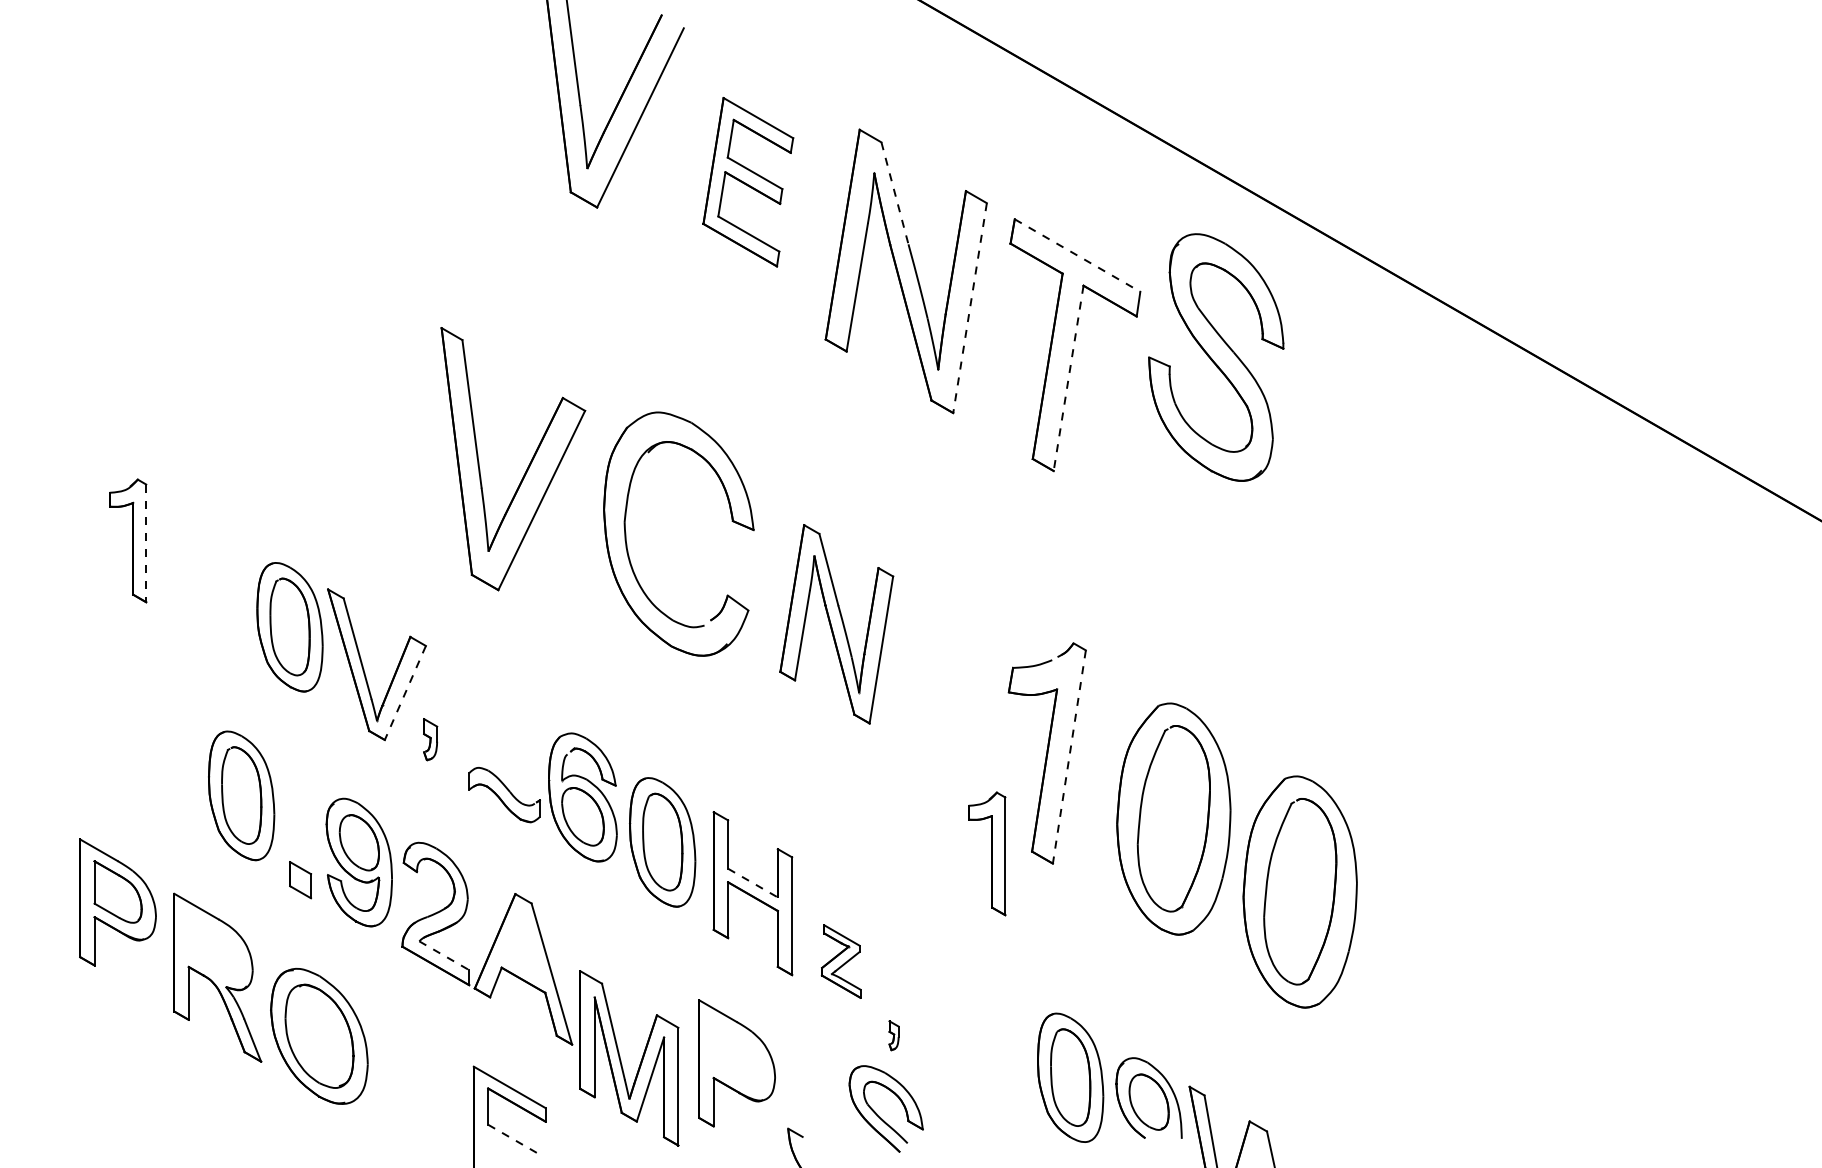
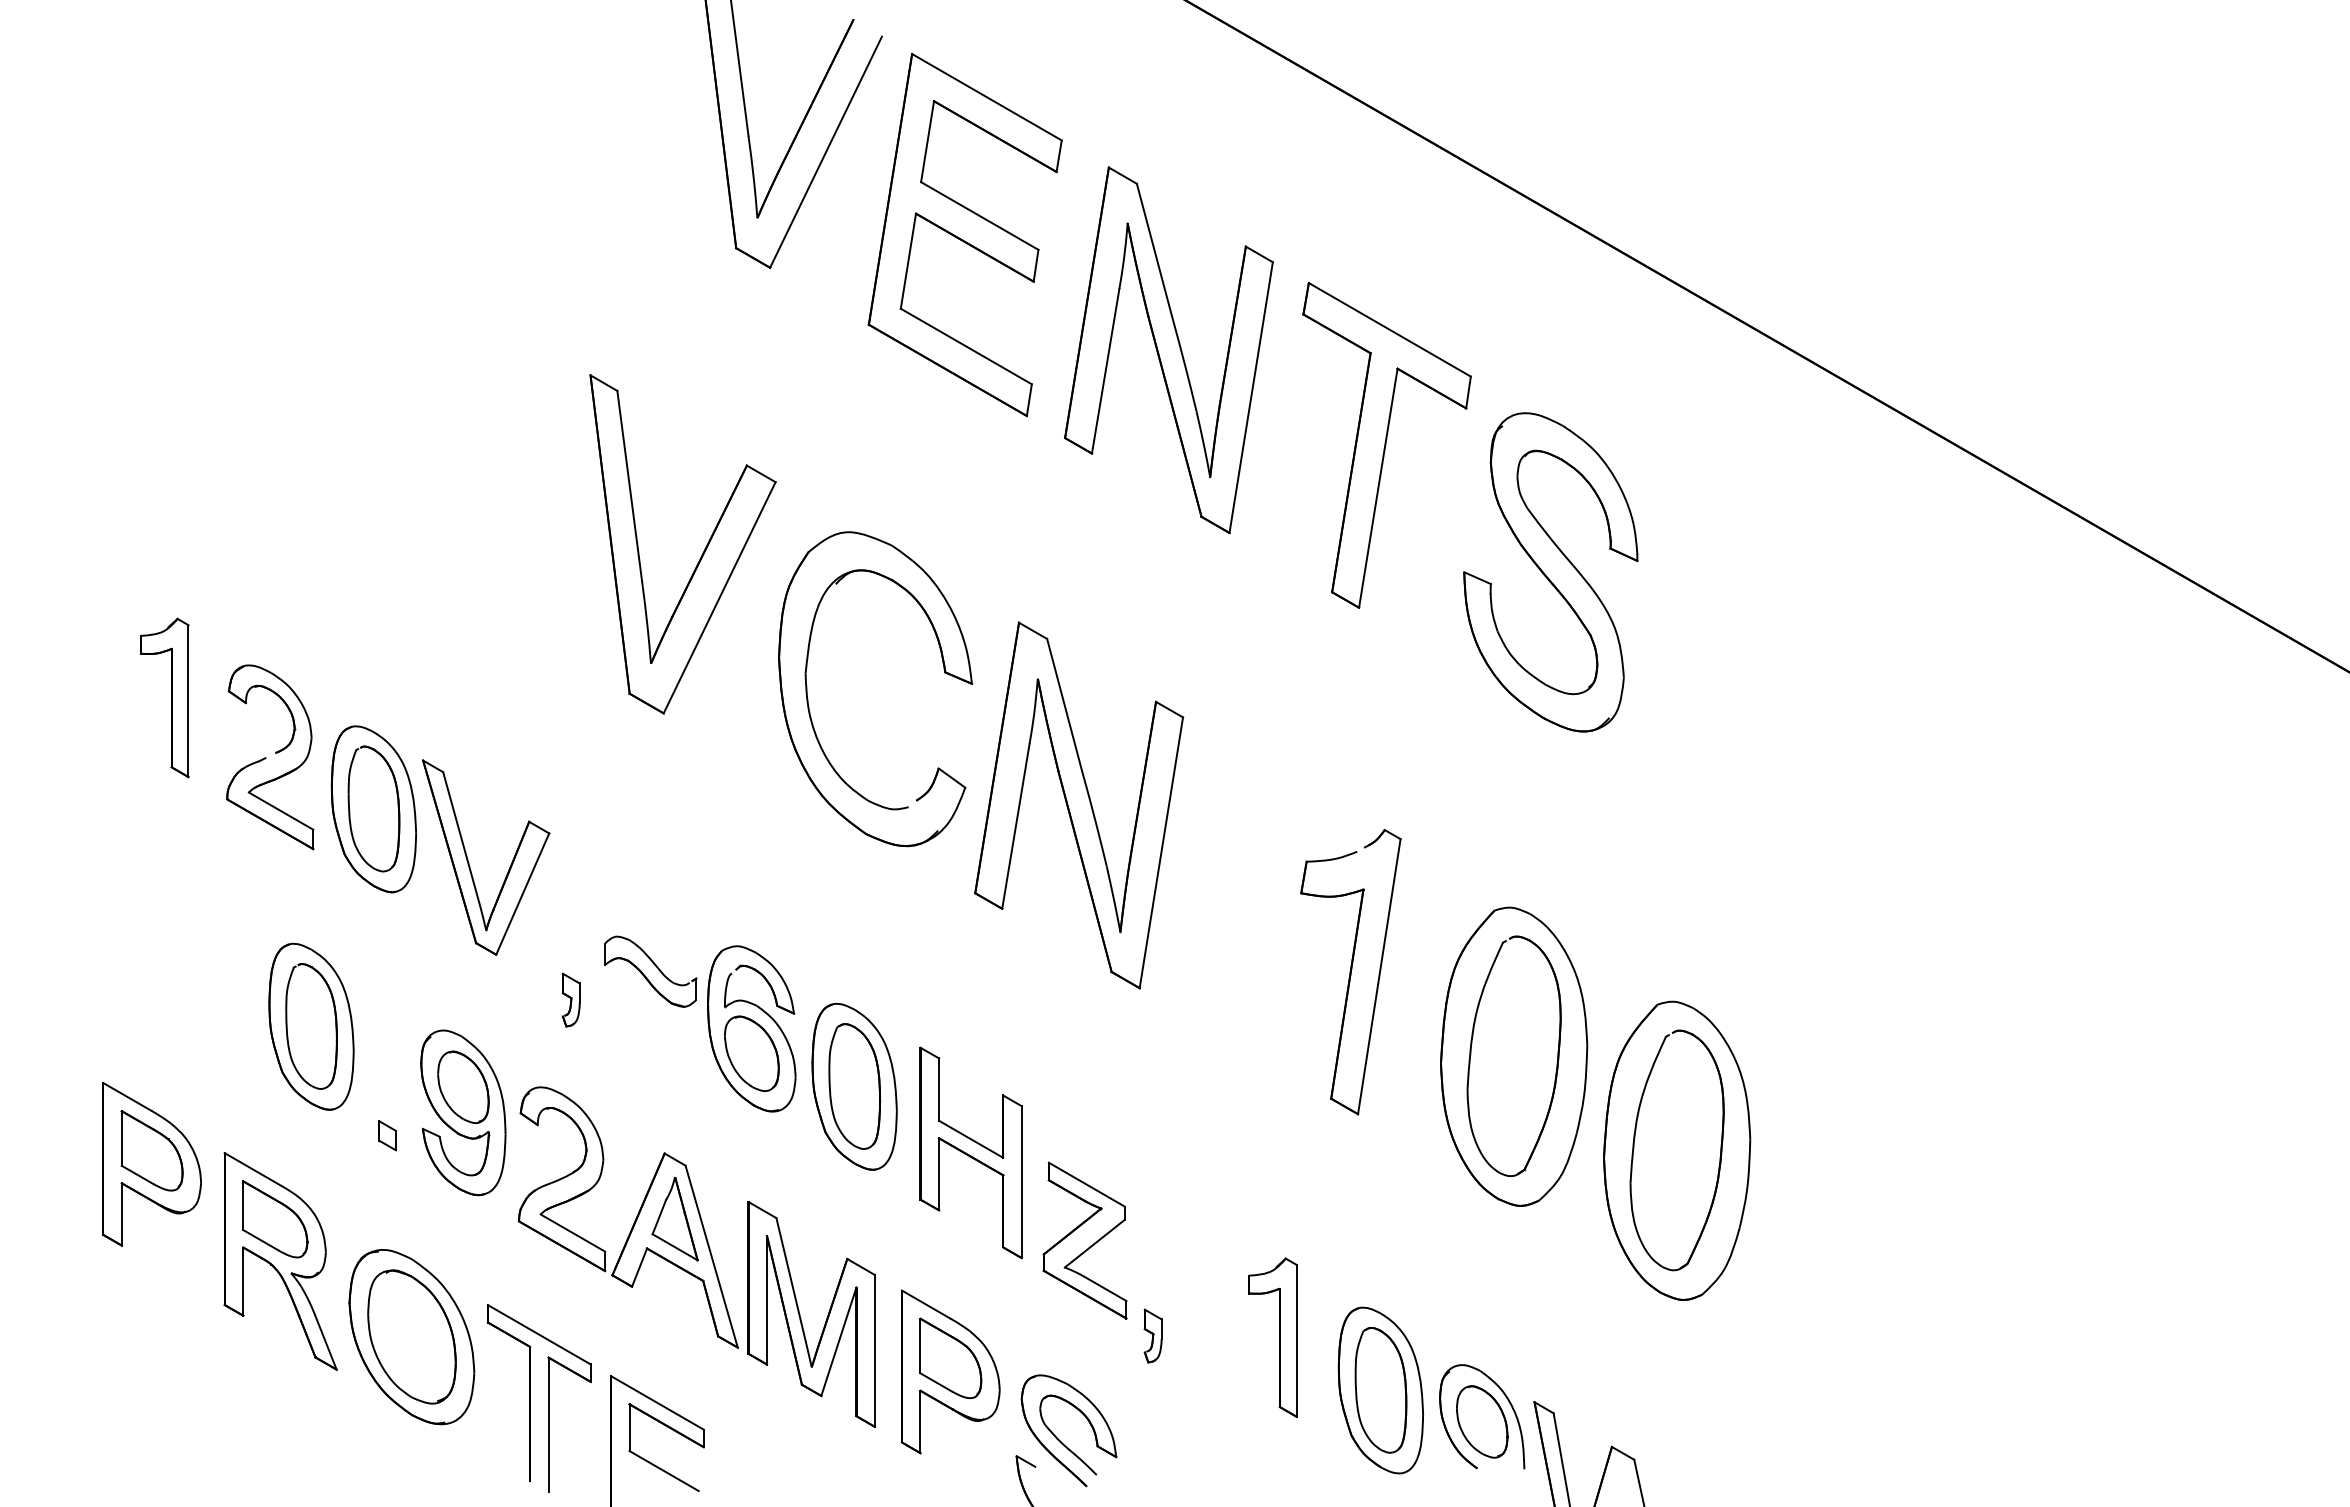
part: (747, 182) -> (964, 235), size x1.67
line: (895, 194) -> (1154, 250), dashed -> solid
line: (1077, 255) -> (1389, 329), dashed -> solid
line: (970, 308) -> (1251, 398), dashed -> solid
part: (1216, 357) -> (1550, 572), moved
line: (1068, 378) -> (1378, 488), dashed -> solid
part: (528, 466) -> (702, 553), moved
line: (146, 543) -> (188, 701), dashed -> solid
part: (209, 587) -> (270, 757), added
part: (836, 624) -> (1079, 805), size x1.43
line: (405, 693) -> (522, 894), dashed -> solid
part: (429, 739) -> (570, 999), moved
line: (1069, 757) -> (1379, 977), dashed -> solid
part: (500, 797) -> (645, 975), moved
part: (992, 853) -> (1279, 1337), moved
part: (300, 880) -> (387, 1135), size x0.62
line: (753, 883) -> (971, 1139), dashed -> solid
part: (213, 945) -> (275, 1219), added
part: (523, 945) -> (674, 1219), added
line: (444, 956) -> (573, 1233), dashed -> solid
part: (840, 961) -> (1084, 1240), size x1.67
part: (893, 1035) -> (1152, 1335), size x1.43
part: (736, 1052) -> (950, 1357), added
part: (620, 1058) -> (800, 1314), moved
part: (411, 1084) -> (530, 1398), added
part: (878, 1115) -> (1059, 1439), moved
line: (515, 1140) -> (664, 1471), dashed -> solid

